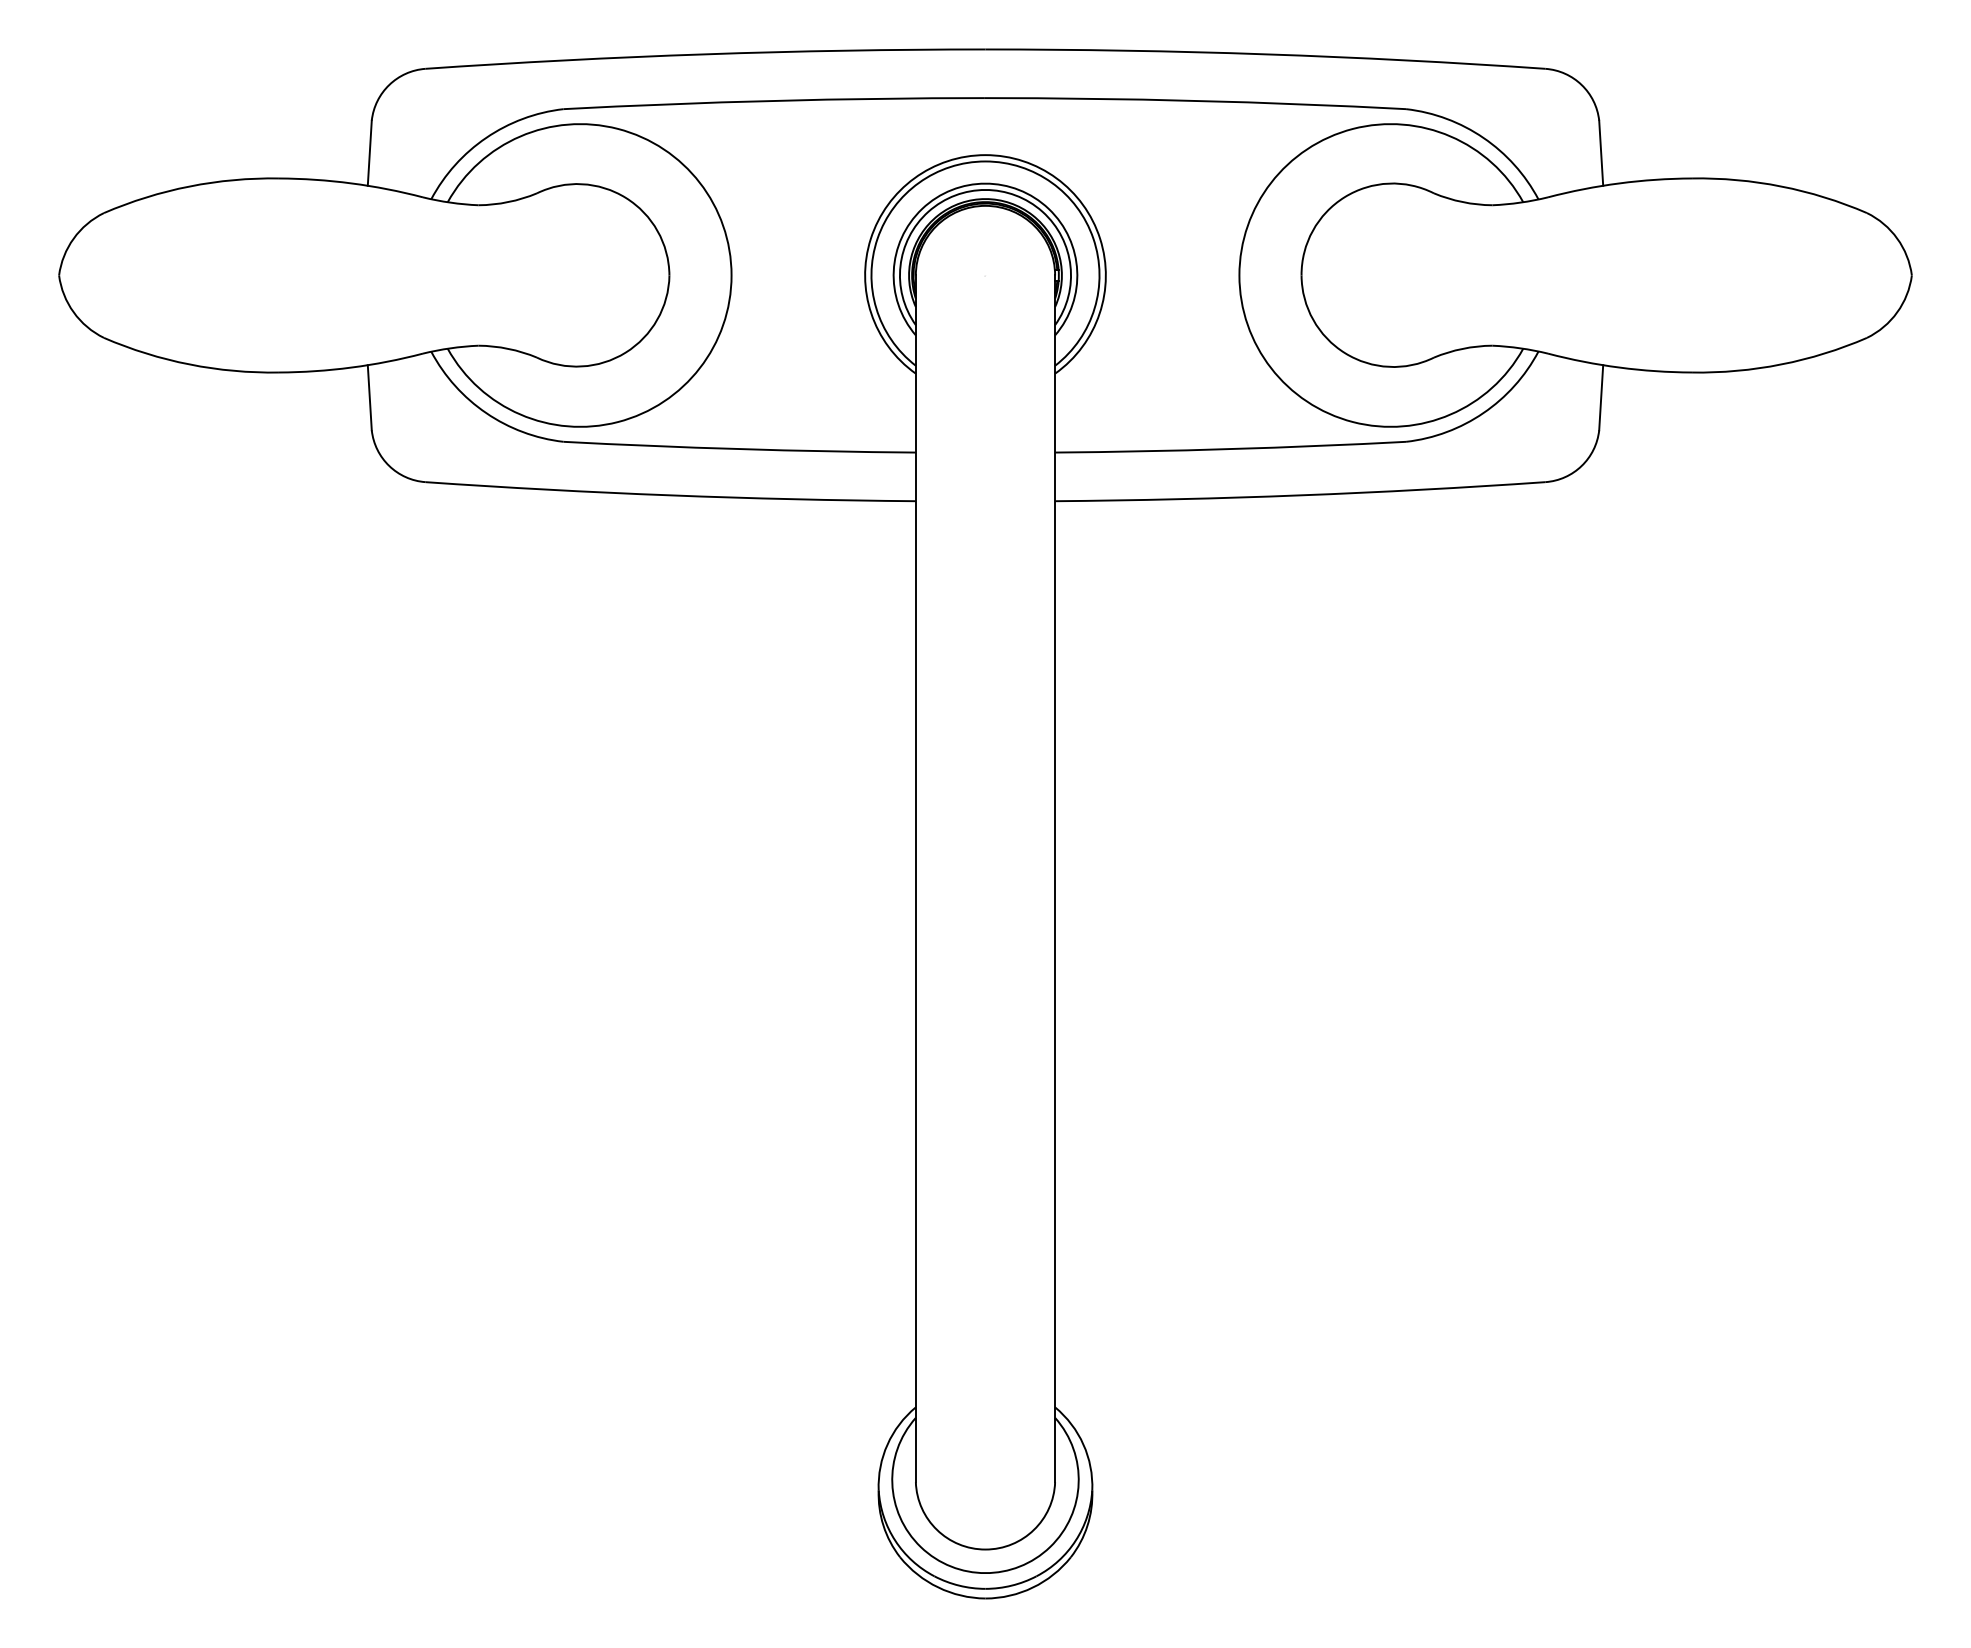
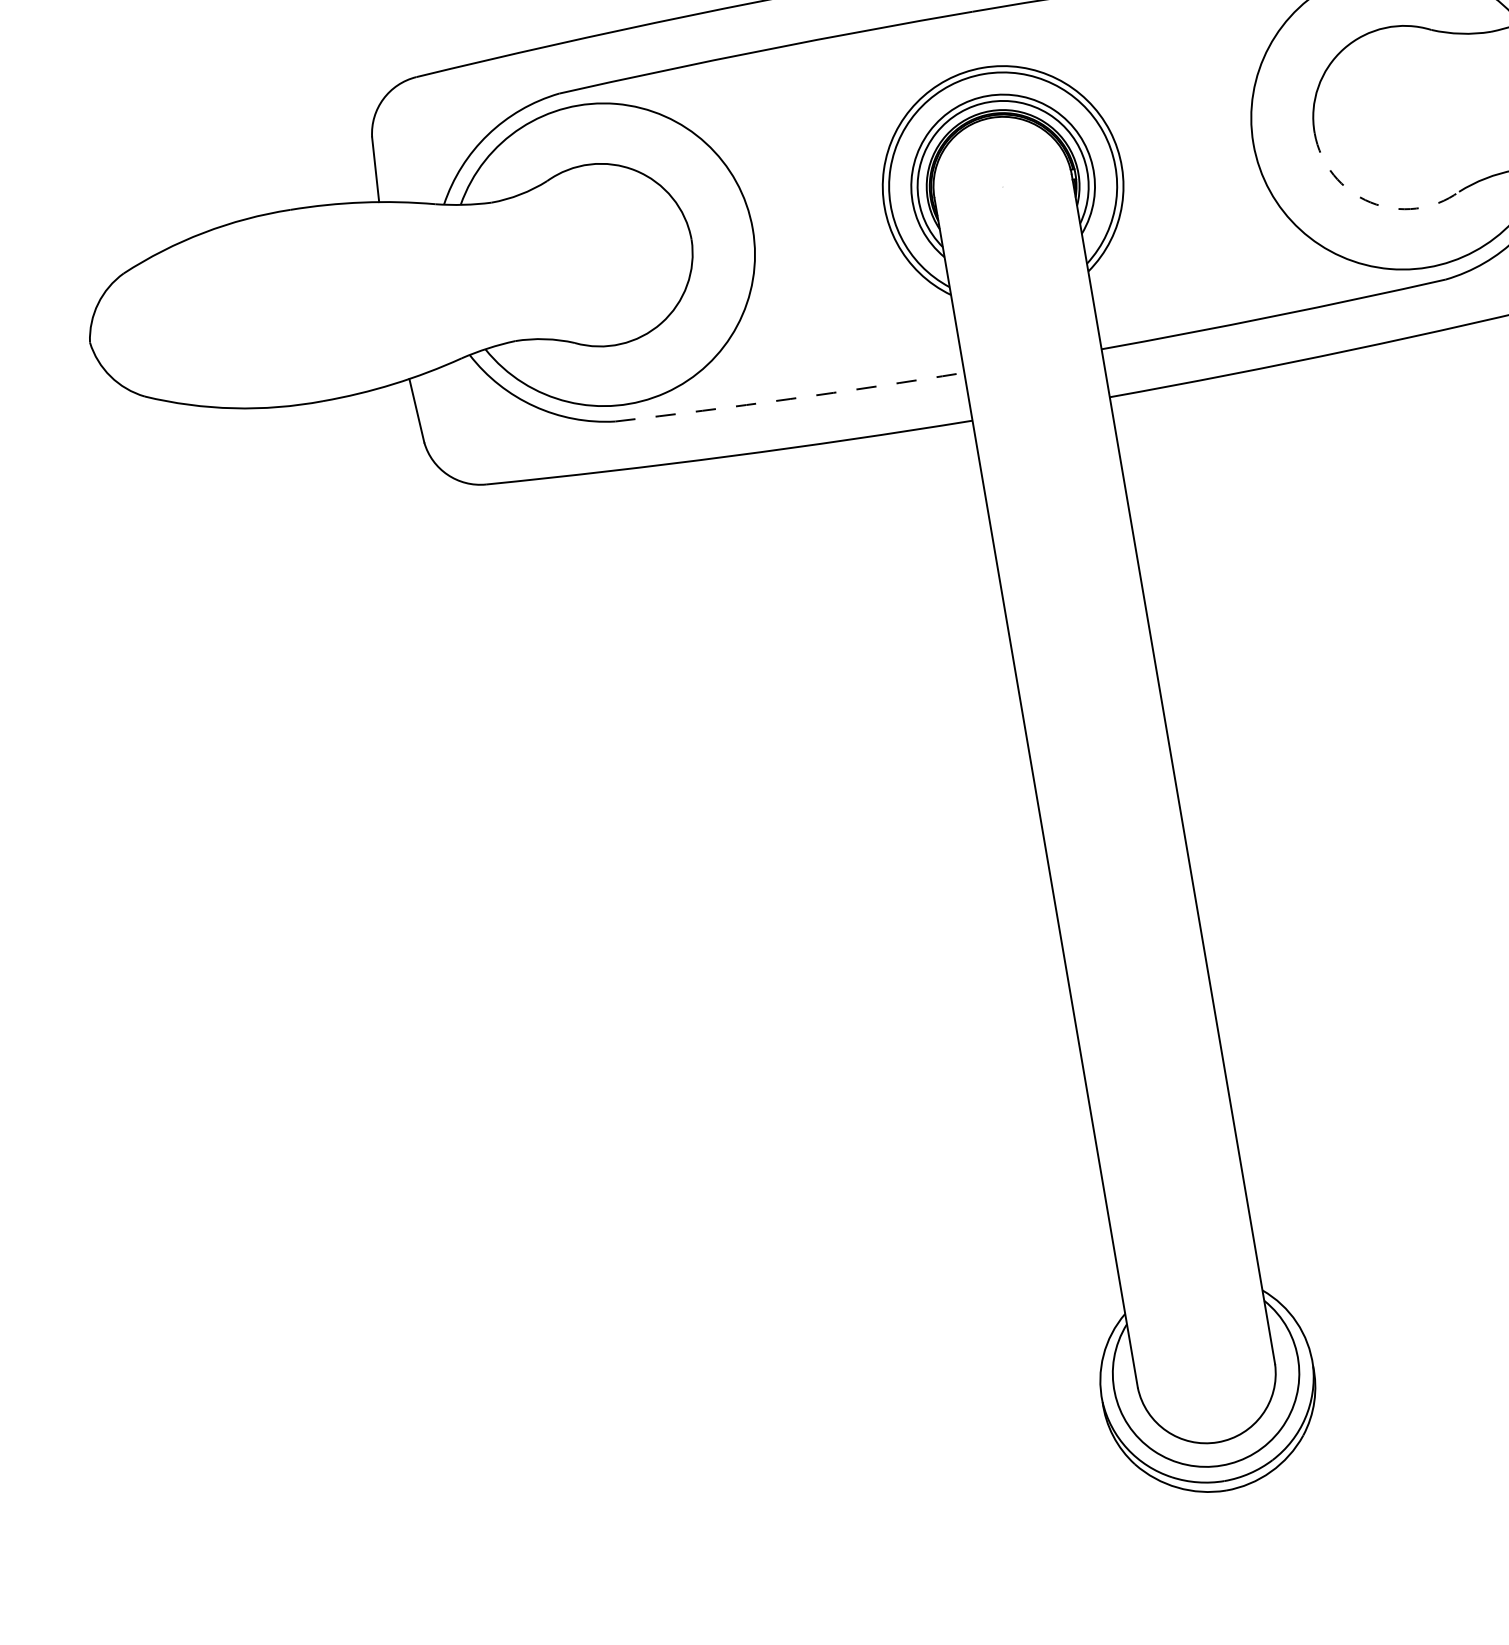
arc: (1345, 353) -> (1371, 202), solid -> dashed
arc: (739, 449) -> (789, 399), solid -> dashed

